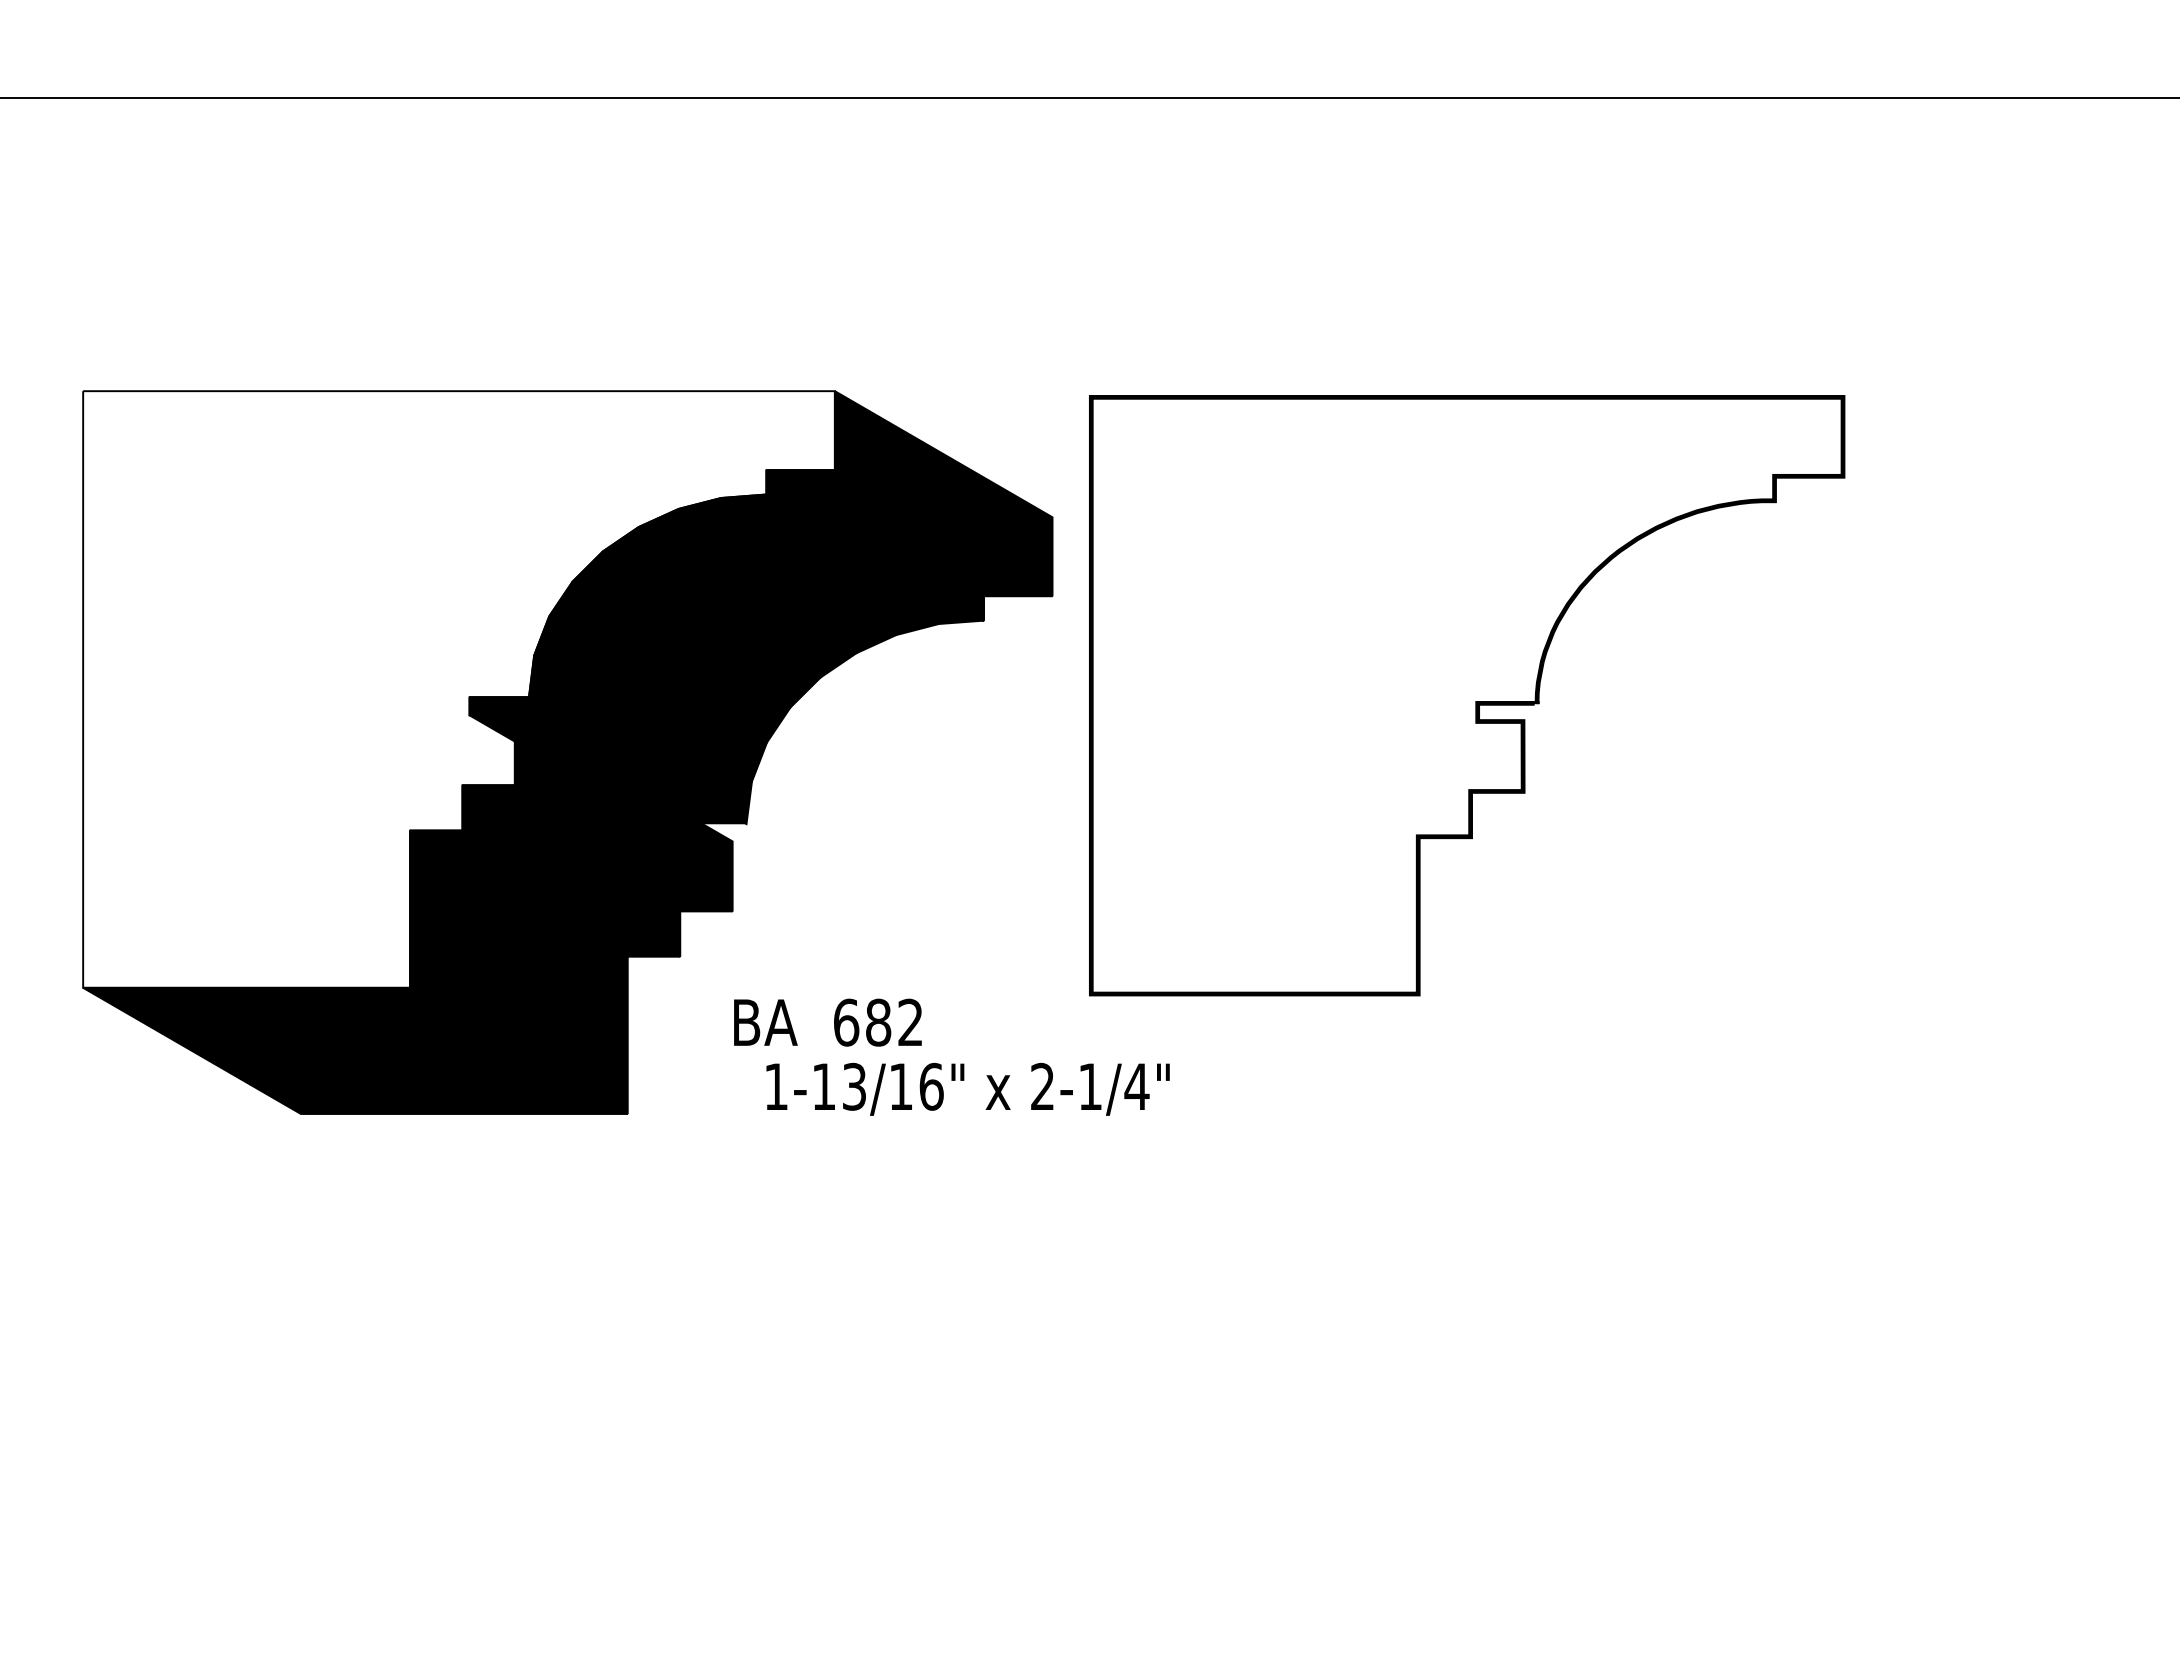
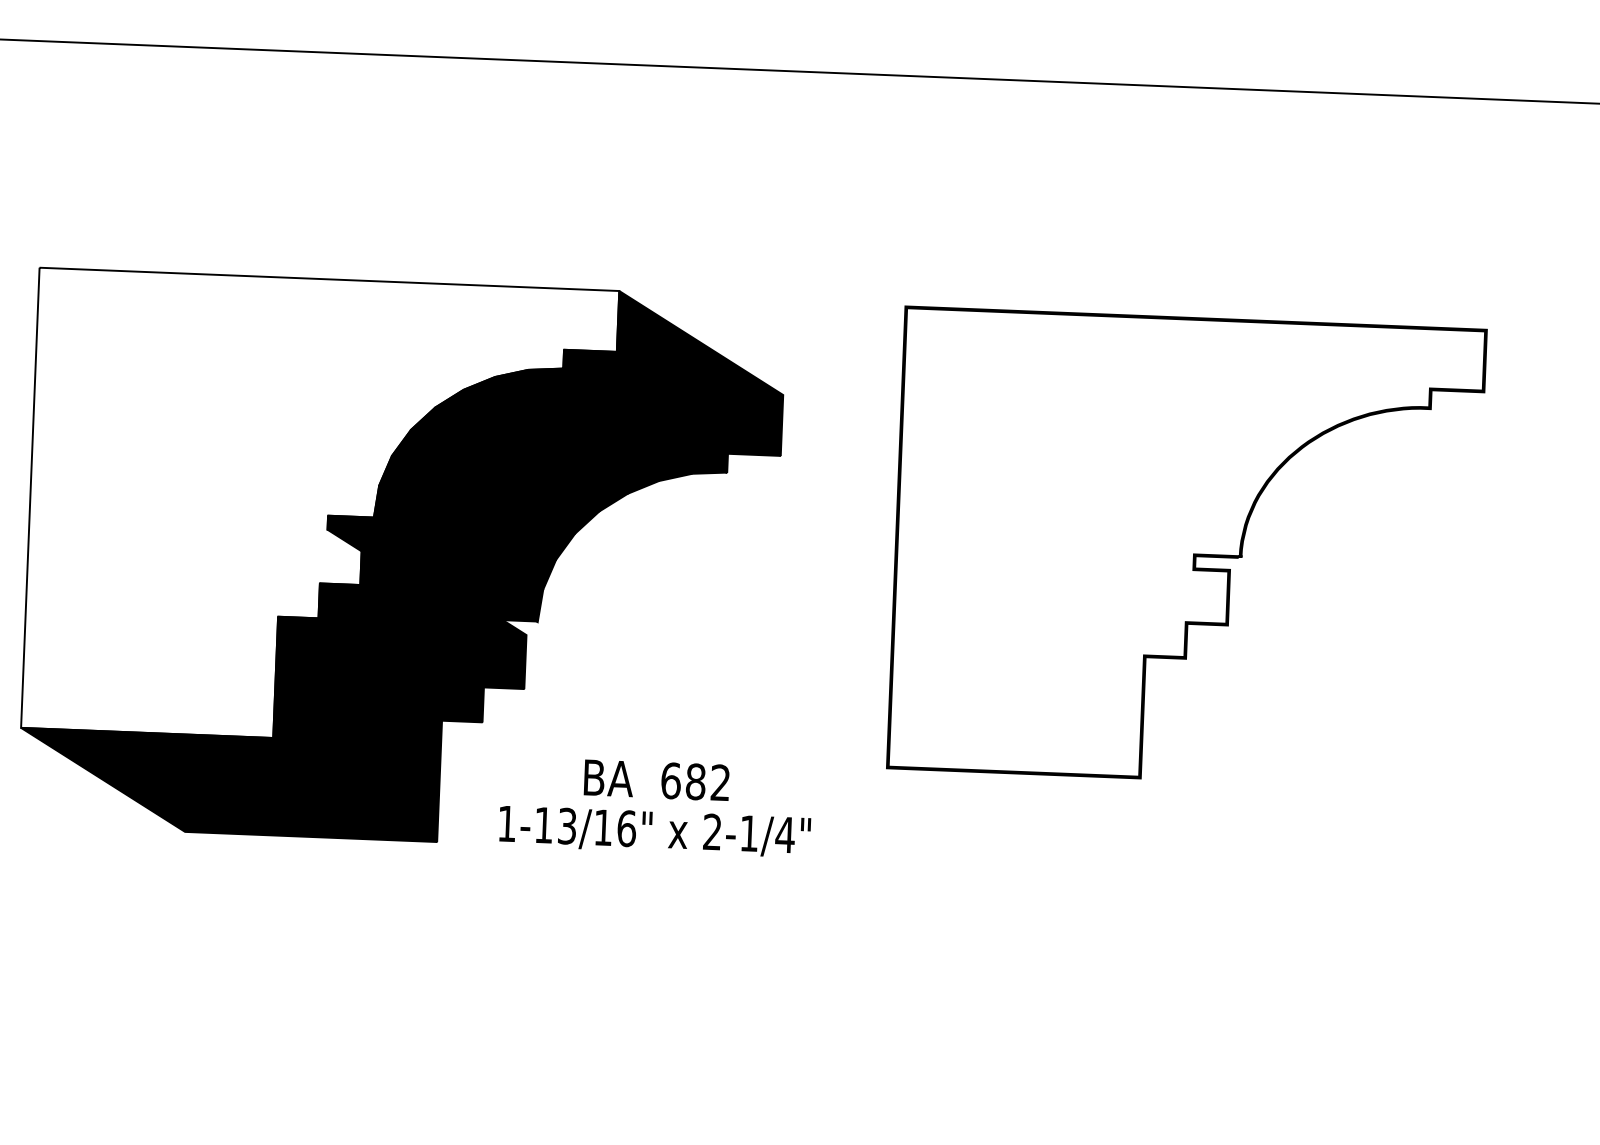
part: (1467, 695) -> (1187, 548), moved
text: (827, 1022) -> (656, 780), moved
text: (967, 1088) -> (654, 831), moved

